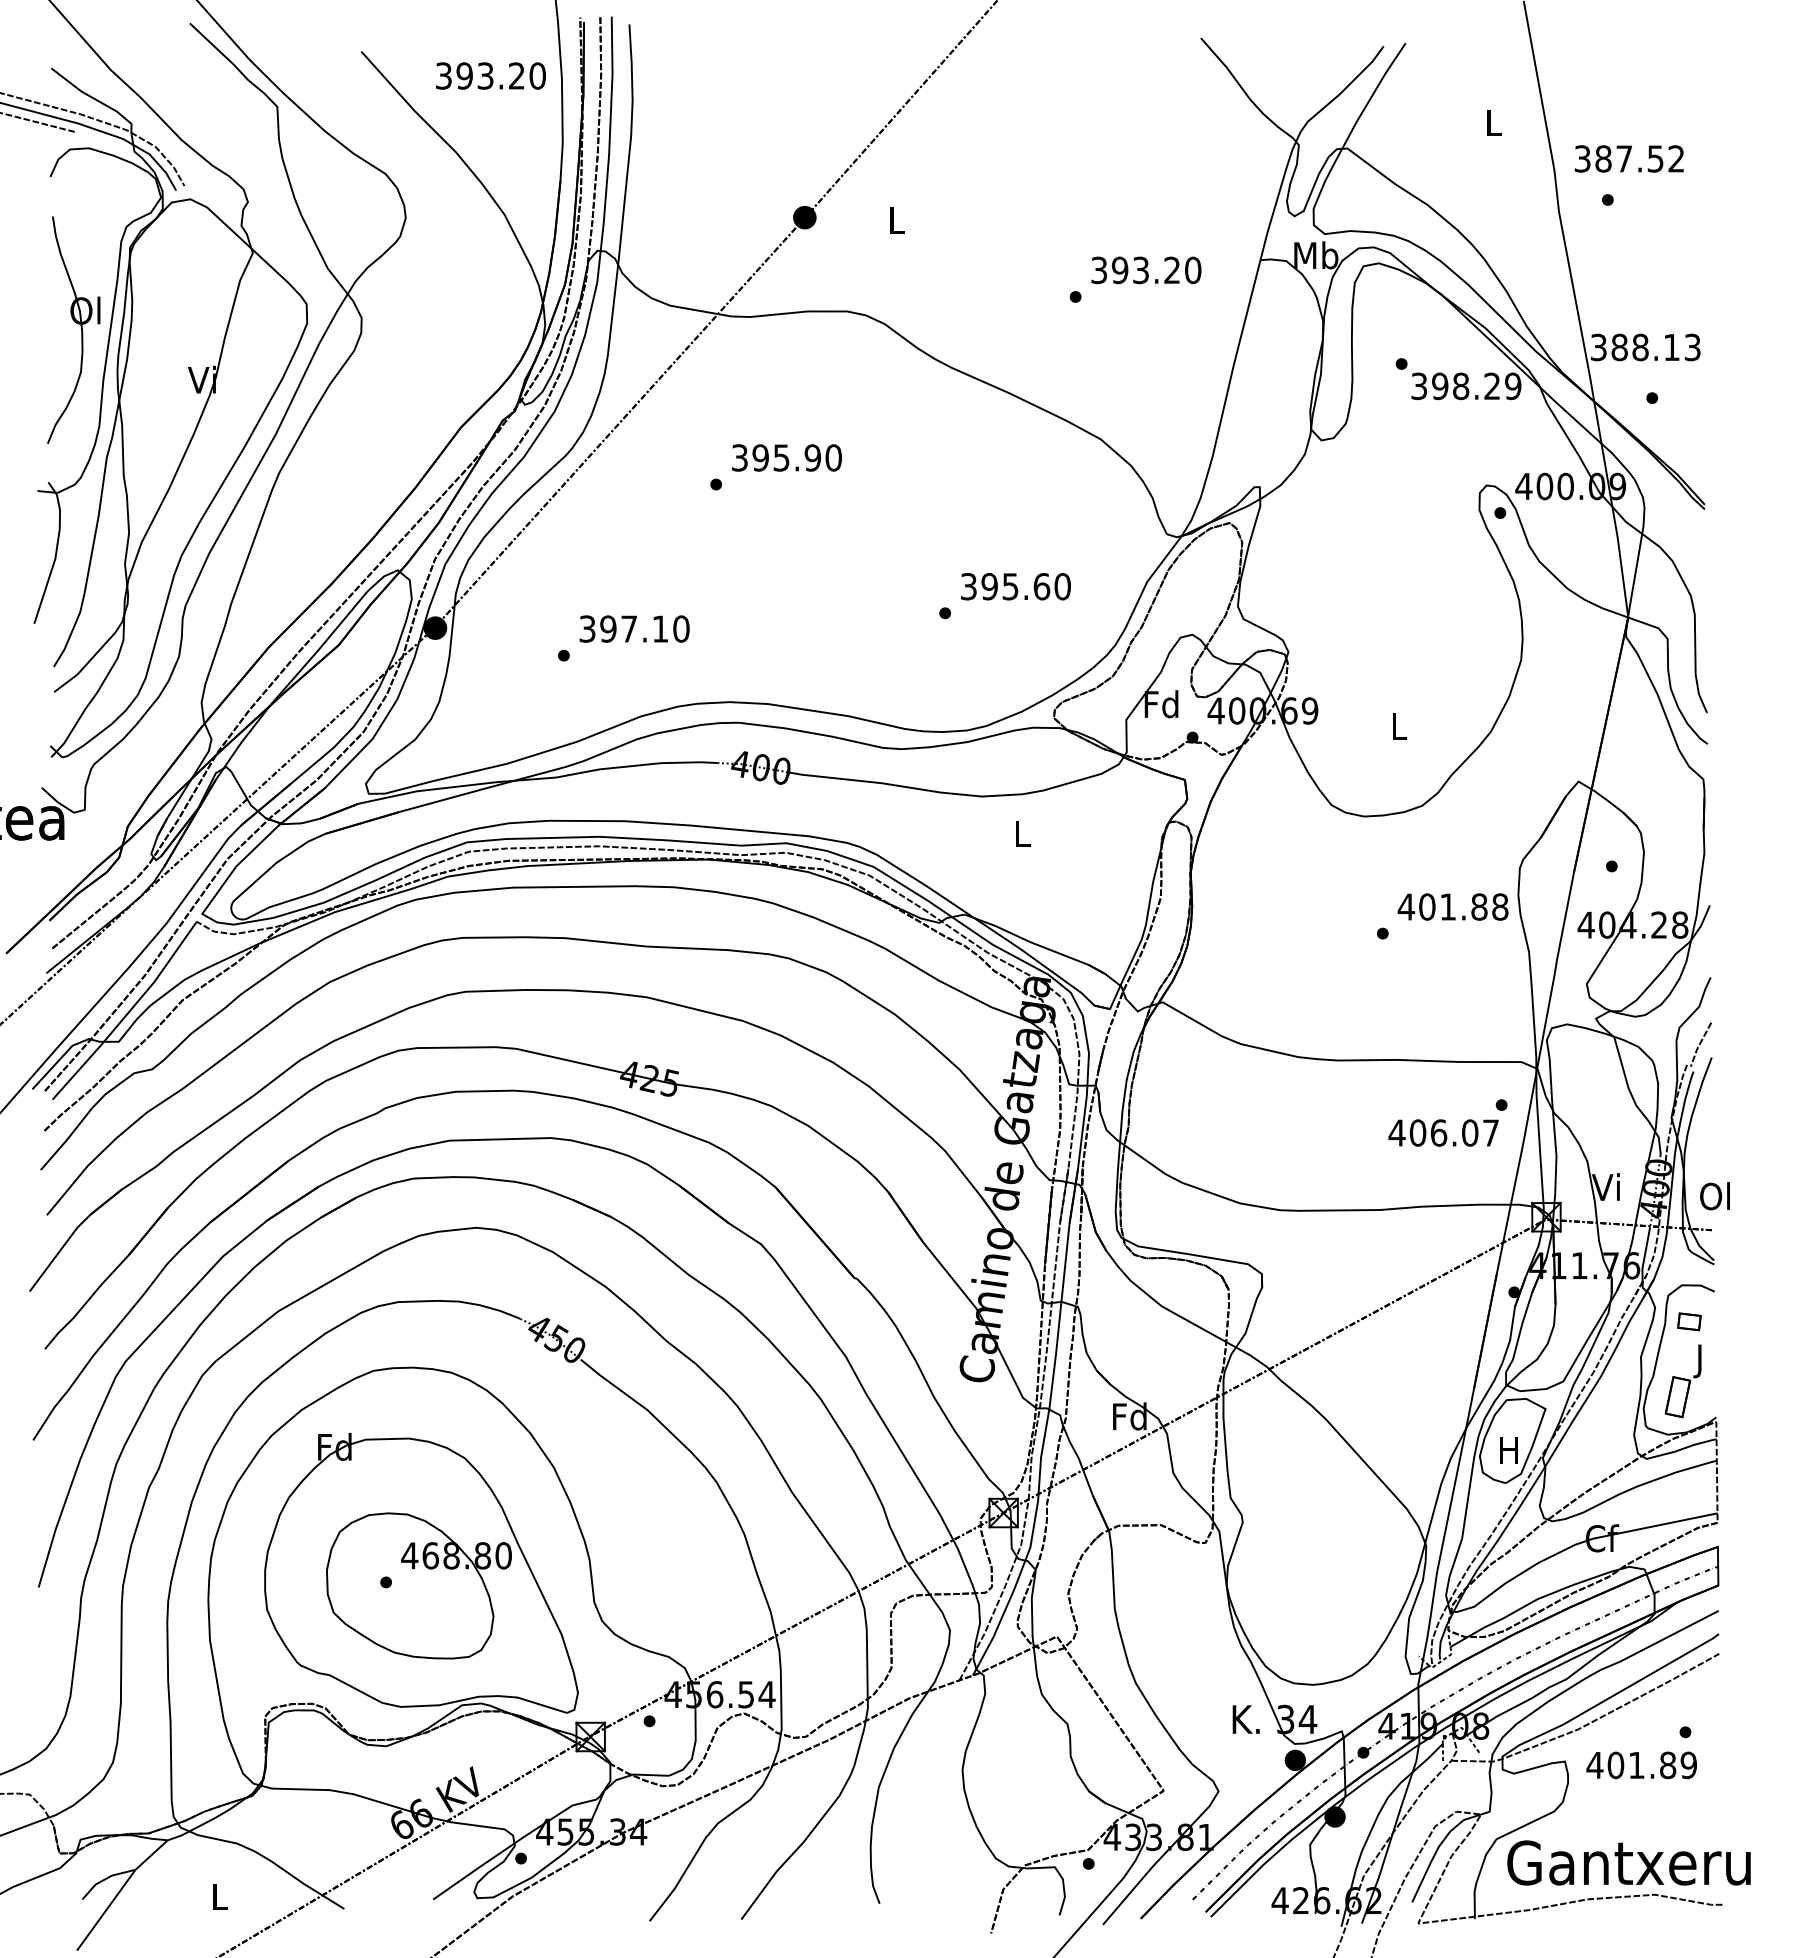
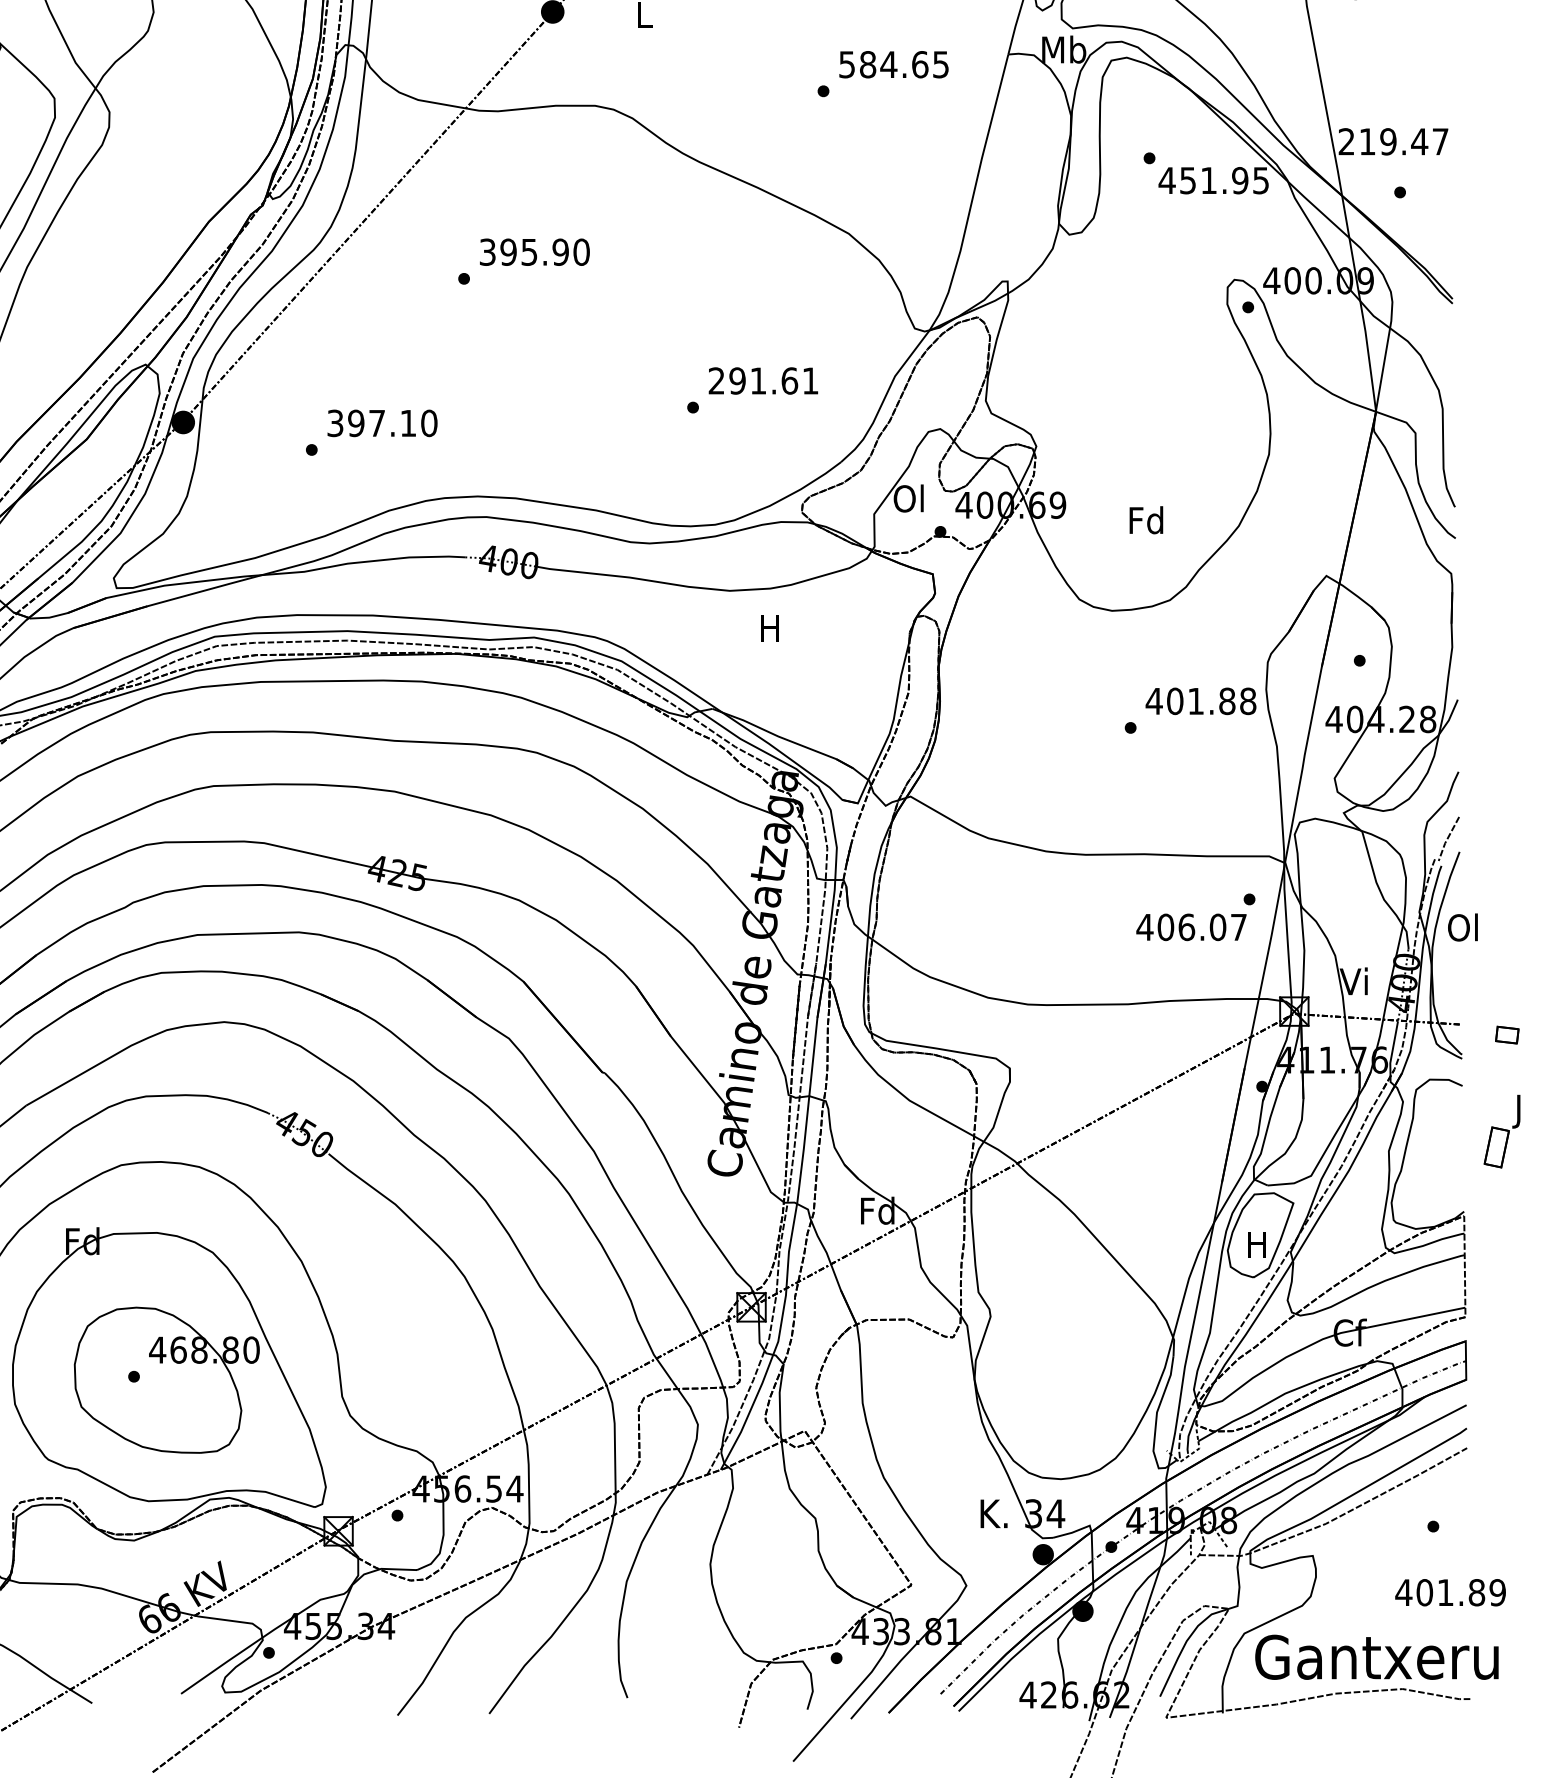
text: (1146, 270) -> (894, 64), 393.20 -> 584.65
text: (1645, 347) -> (1393, 141), 388.13 -> 219.47
text: (1465, 386) -> (1213, 180), 398.29 -> 451.95
text: (1015, 586) -> (763, 380), 395.60 -> 291.61
text: (1161, 704) -> (909, 498), Fd -> Ol
text: (1398, 725) -> (1146, 519), L -> Fd
text: (1021, 833) -> (769, 627), L -> H
text: (1714, 1196) -> (1462, 927), moved
part: (1689, 1321) -> (1507, 1034), moved
part: (1682, 1381) -> (1501, 1131), moved
text: (1641, 1765) -> (1450, 1592), moved

